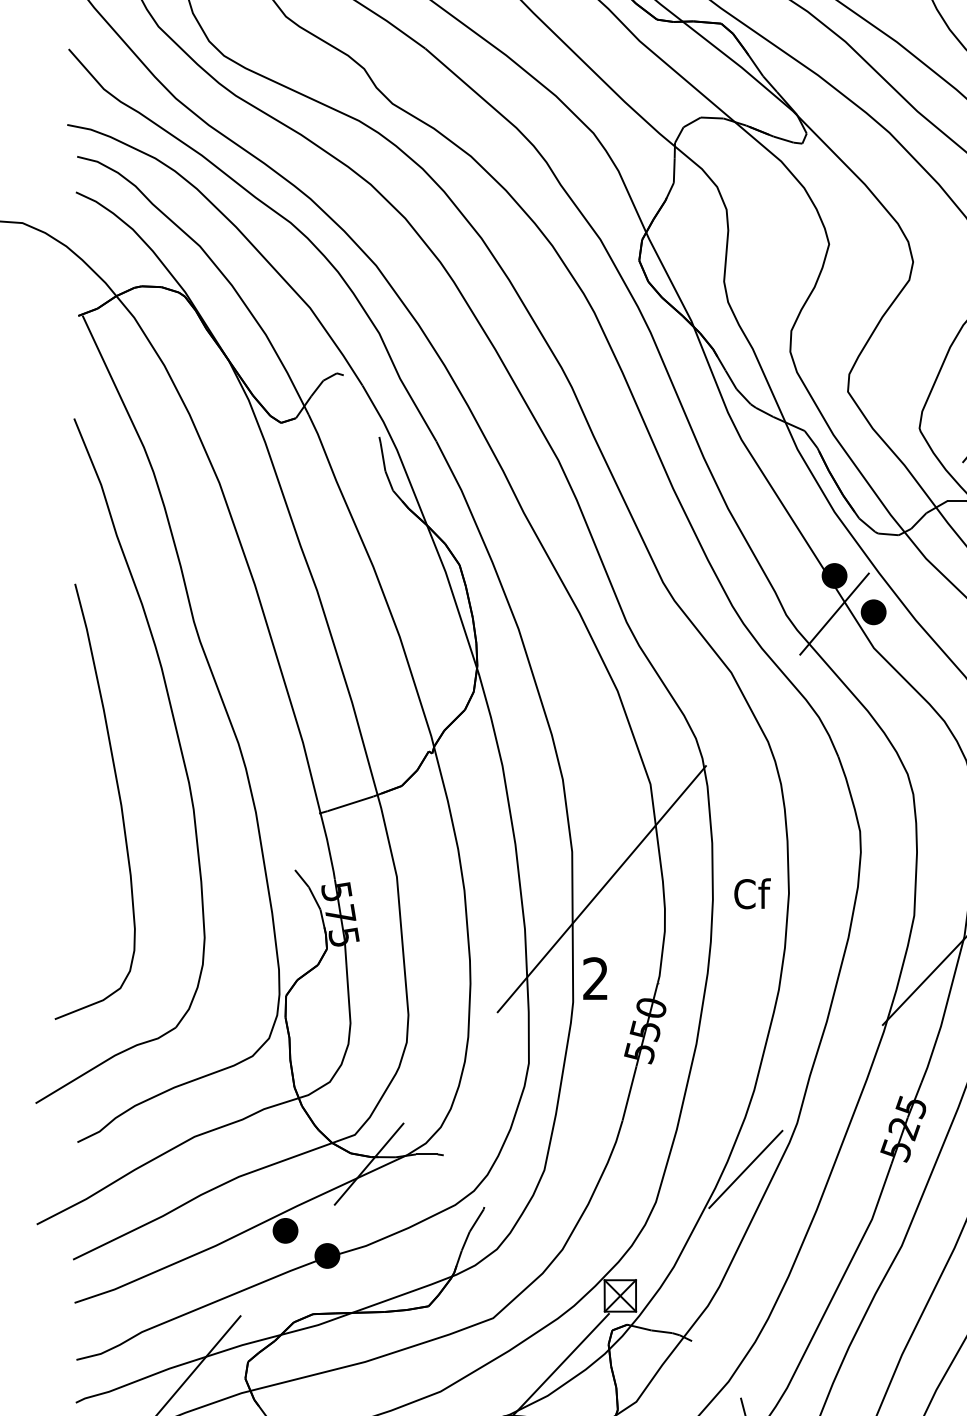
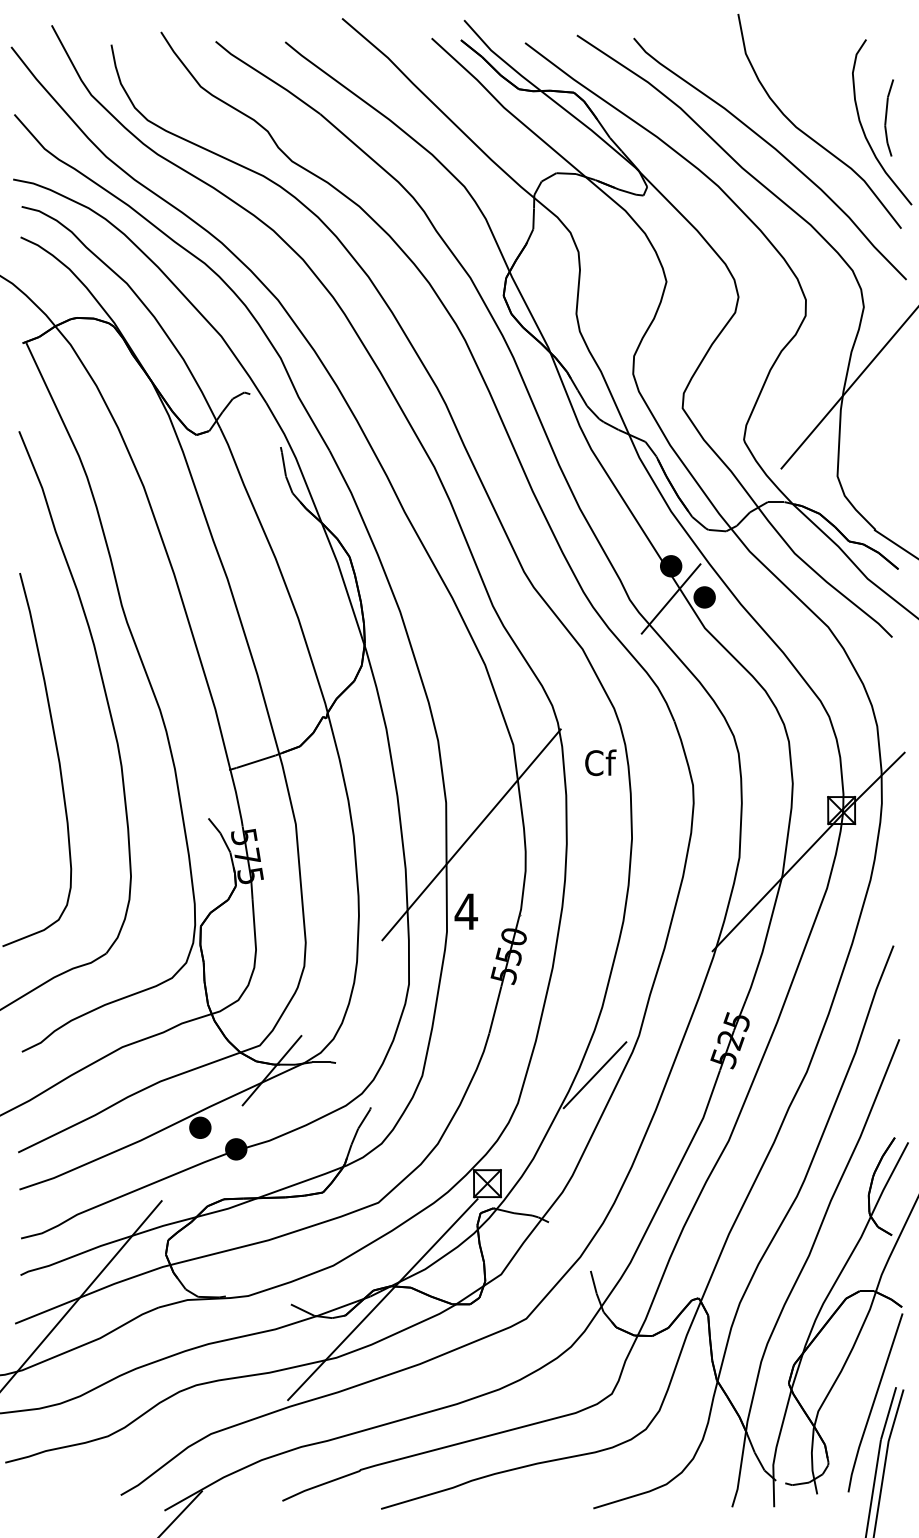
text: (752, 893) -> (600, 762), moved
text: (595, 978) -> (466, 911), 2 -> 4

